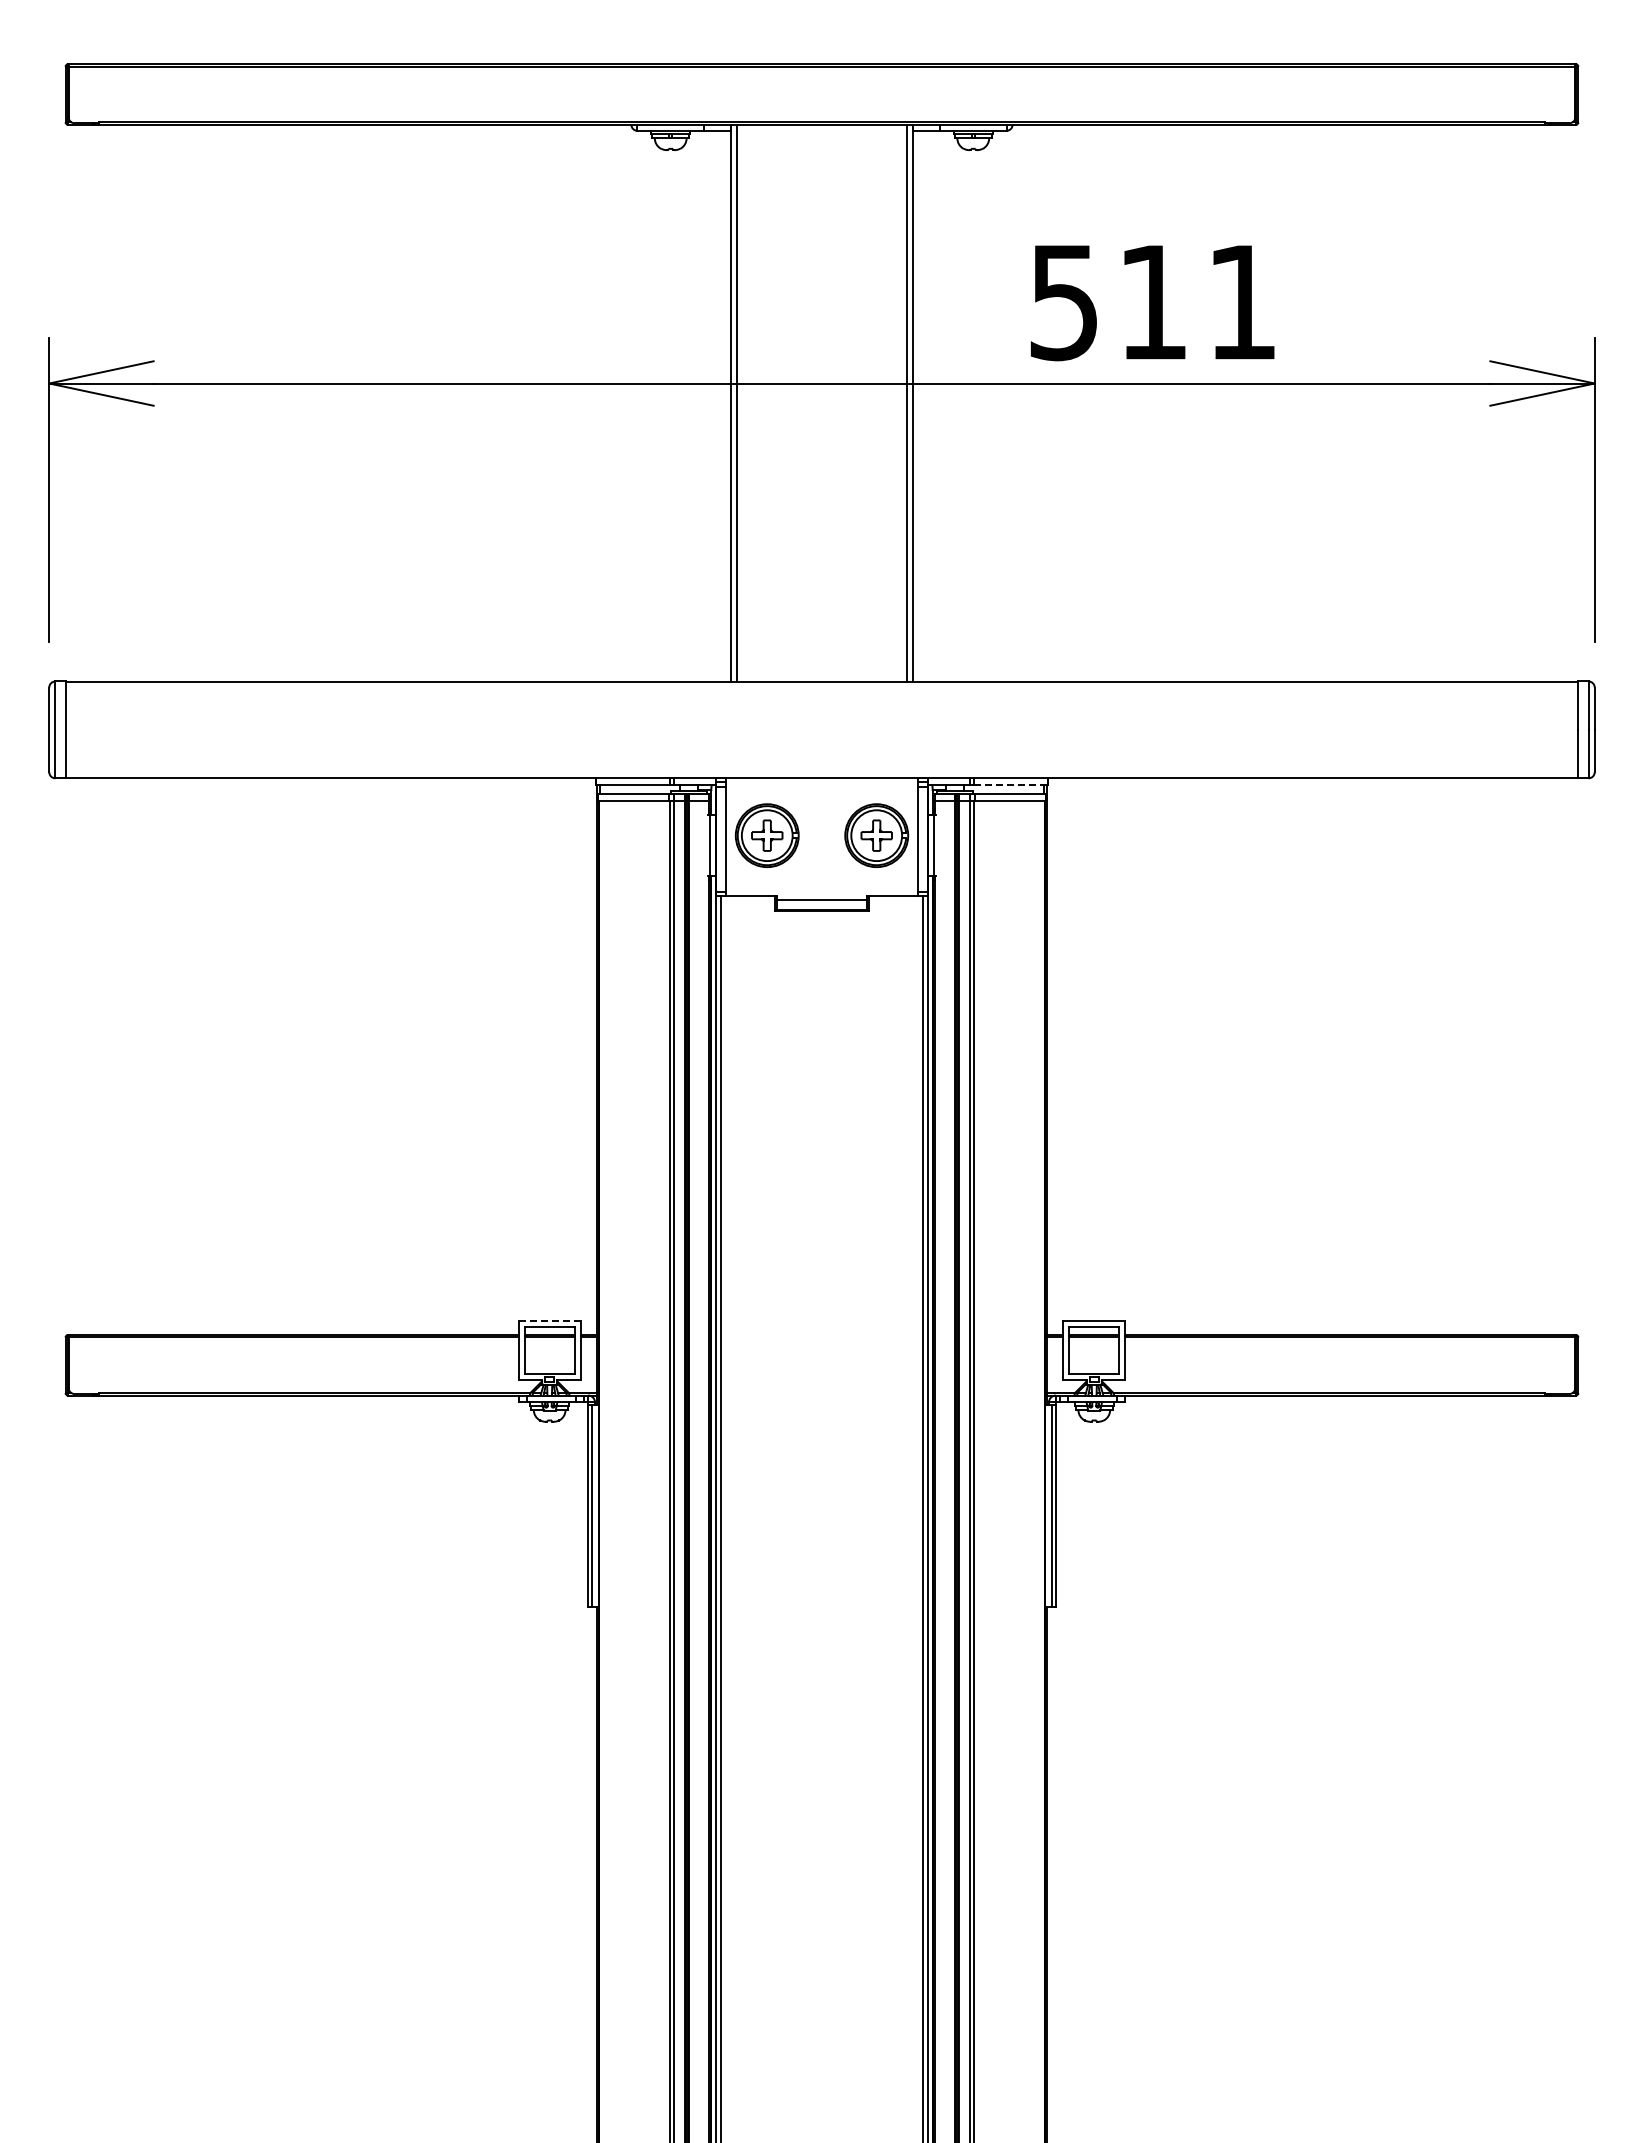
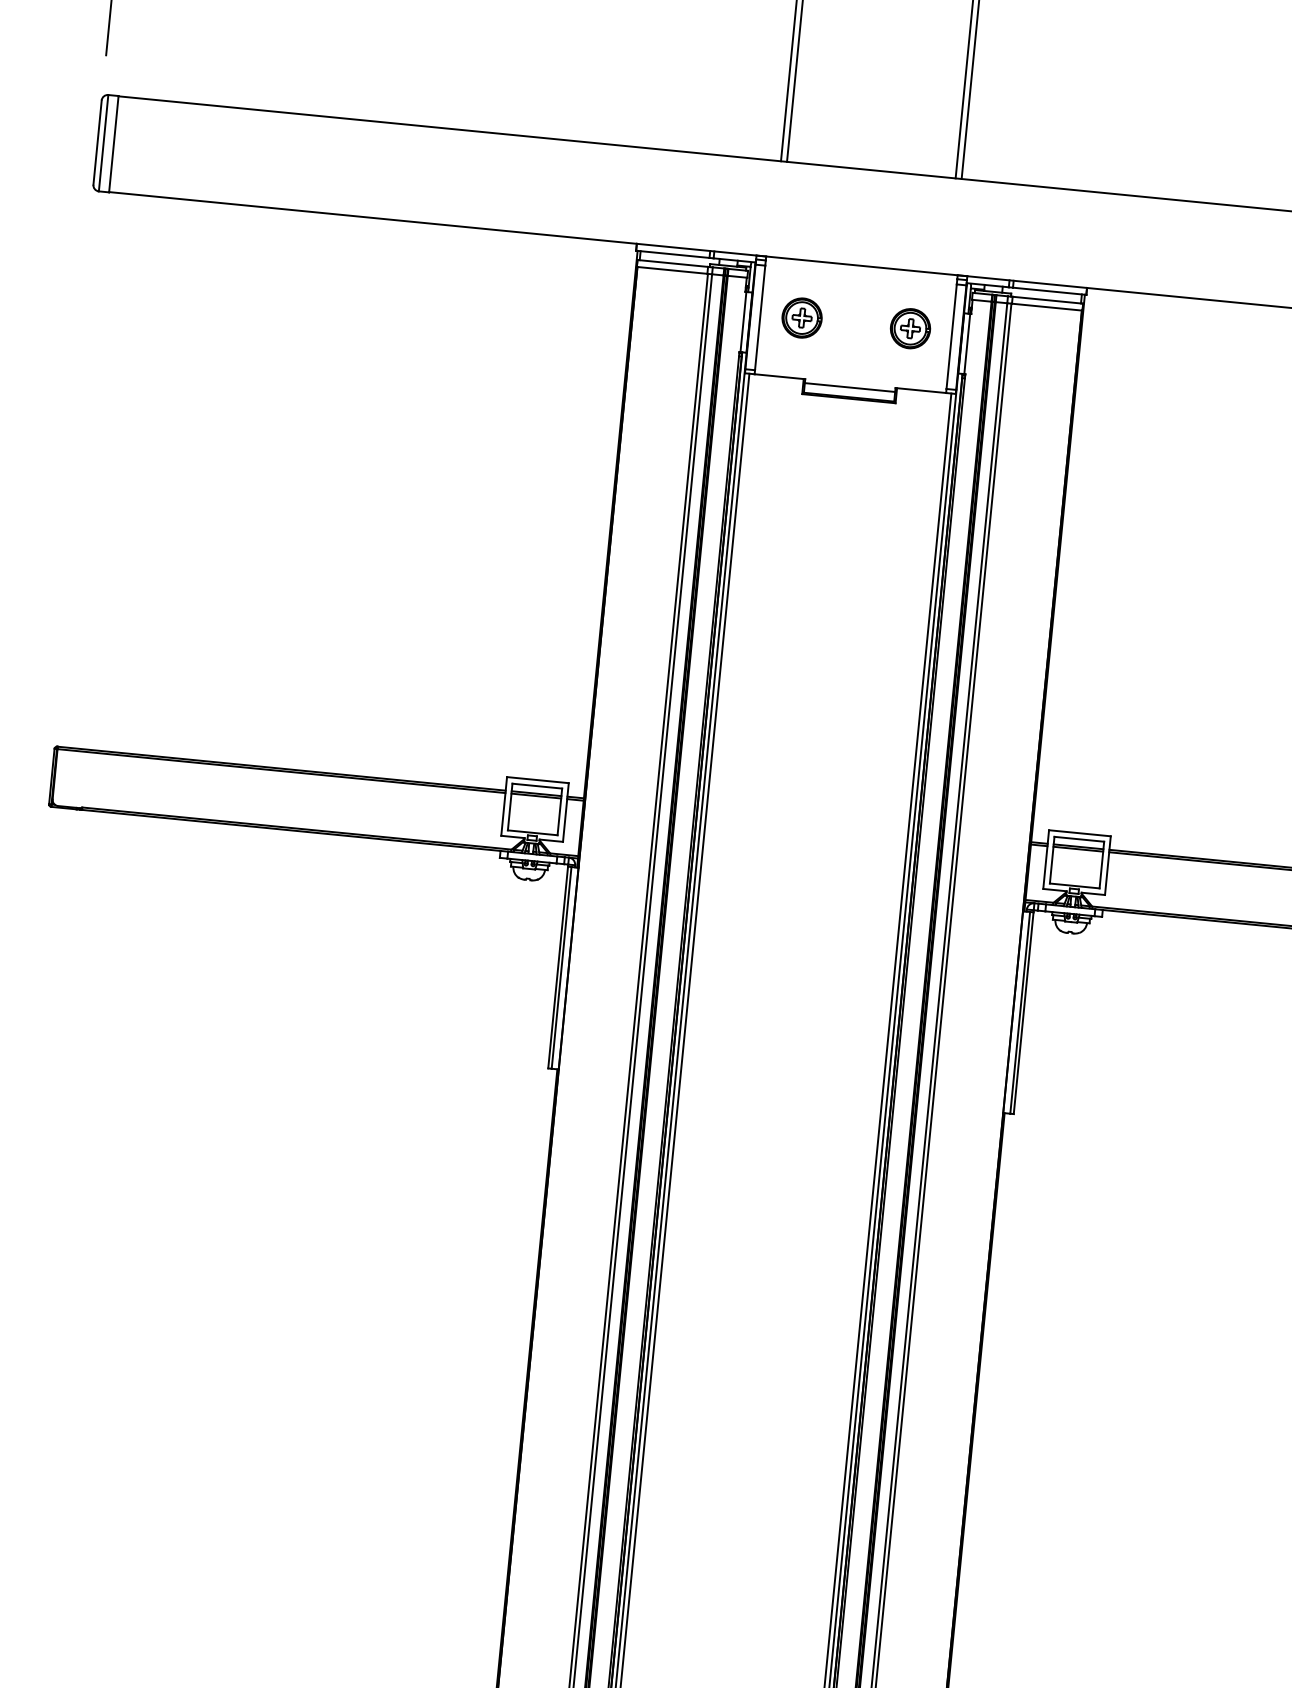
line: (1011, 784) -> (1049, 290), dashed -> solid
part: (767, 835) -> (802, 317), size x0.62
part: (875, 835) -> (909, 328), size x0.62
line: (549, 1321) -> (537, 780), dashed -> solid

